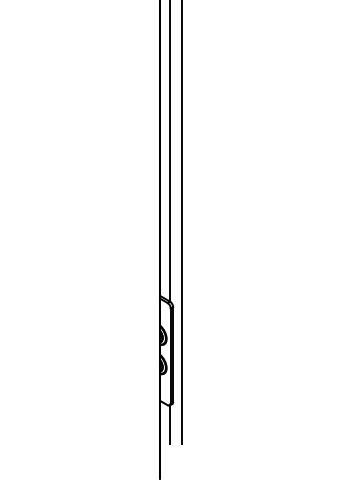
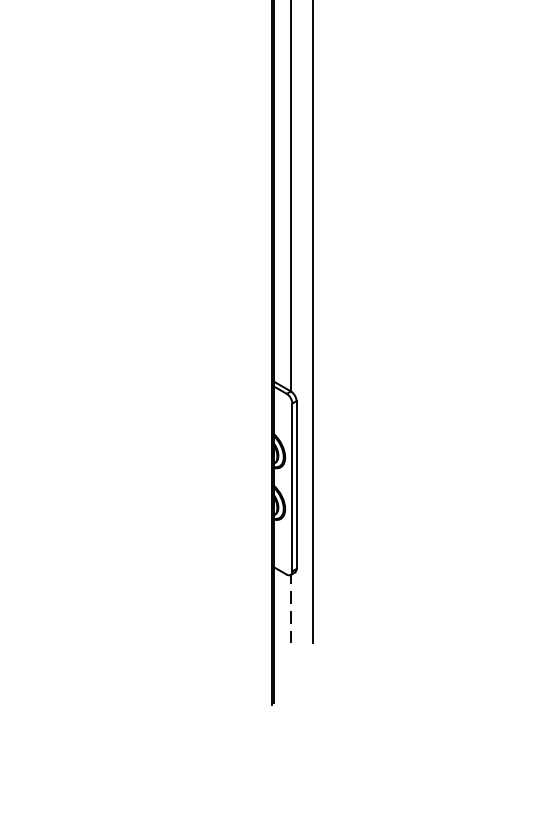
line: (170, 424) -> (291, 608), solid -> dashed

